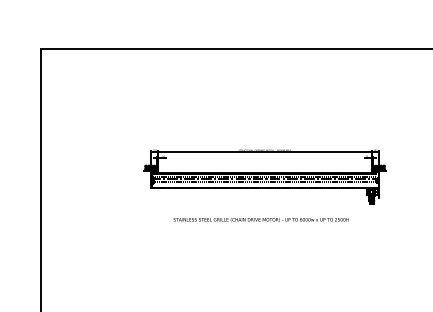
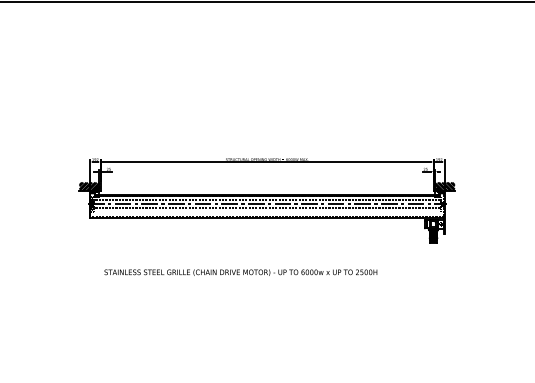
text: (260, 219) -> (239, 271), moved

